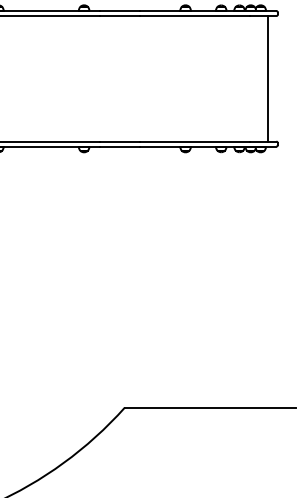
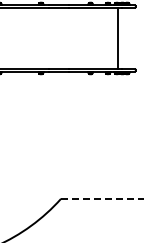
line: (267, 78) -> (117, 38), moved
line: (209, 406) -> (102, 198), solid -> dashed

